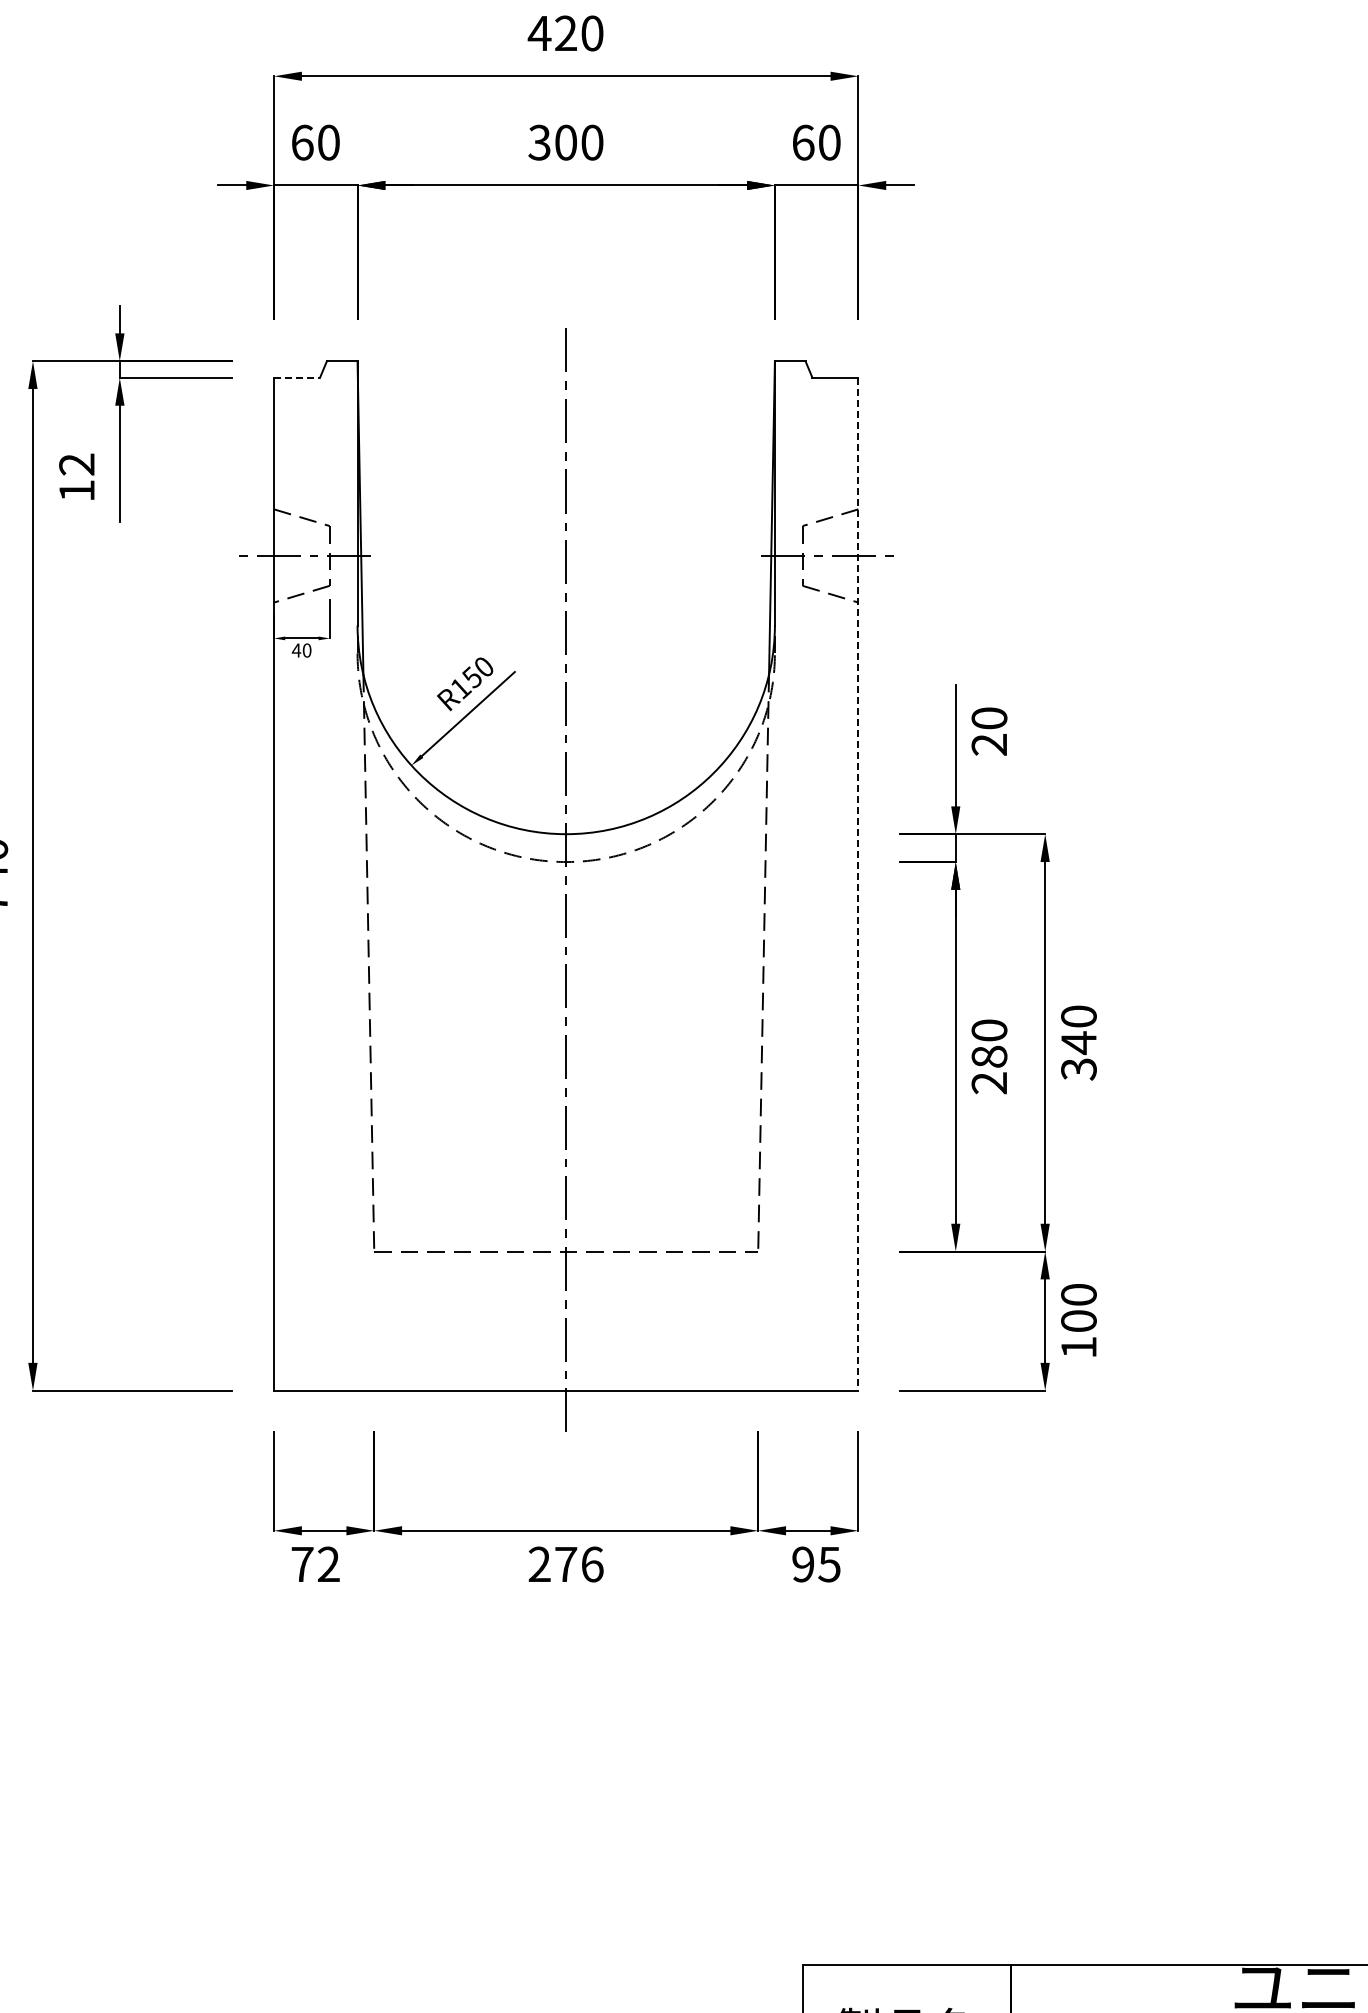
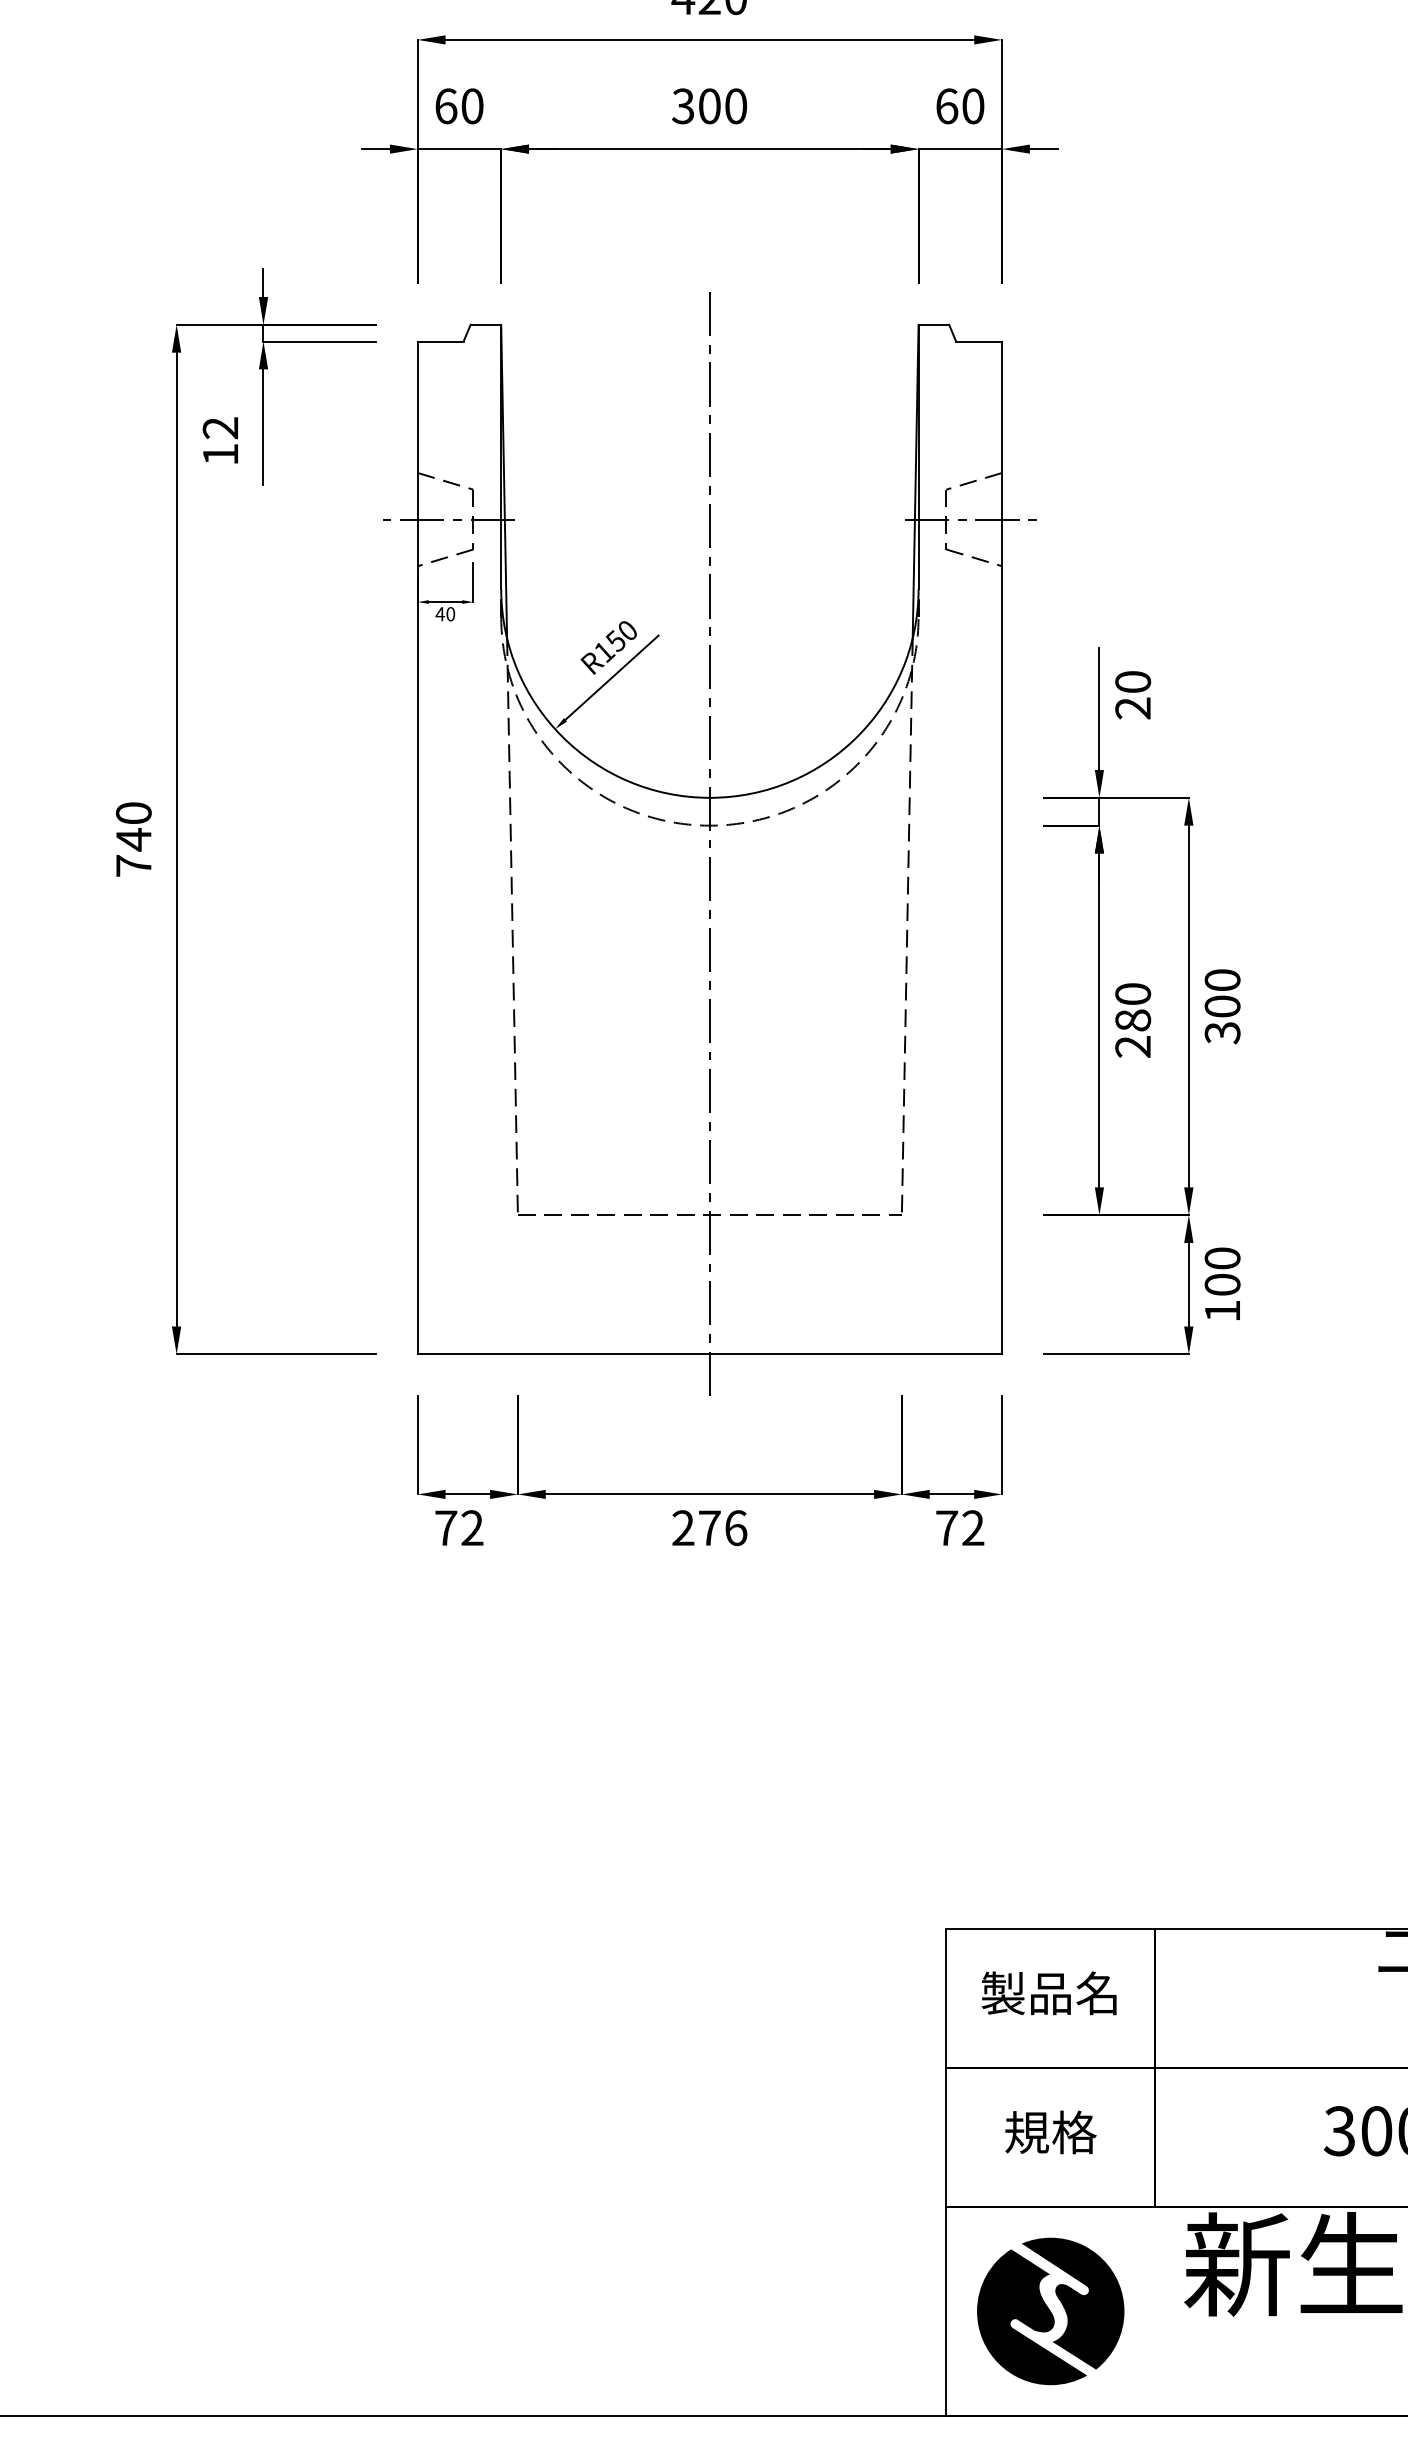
line: (296, 377) -> (440, 341), dashed -> solid
line: (858, 884) -> (1002, 848), dashed -> solid
text: (1078, 1042) -> (1222, 1006), 340 -> 300
text: (816, 1564) -> (960, 1528), 95 -> 72

